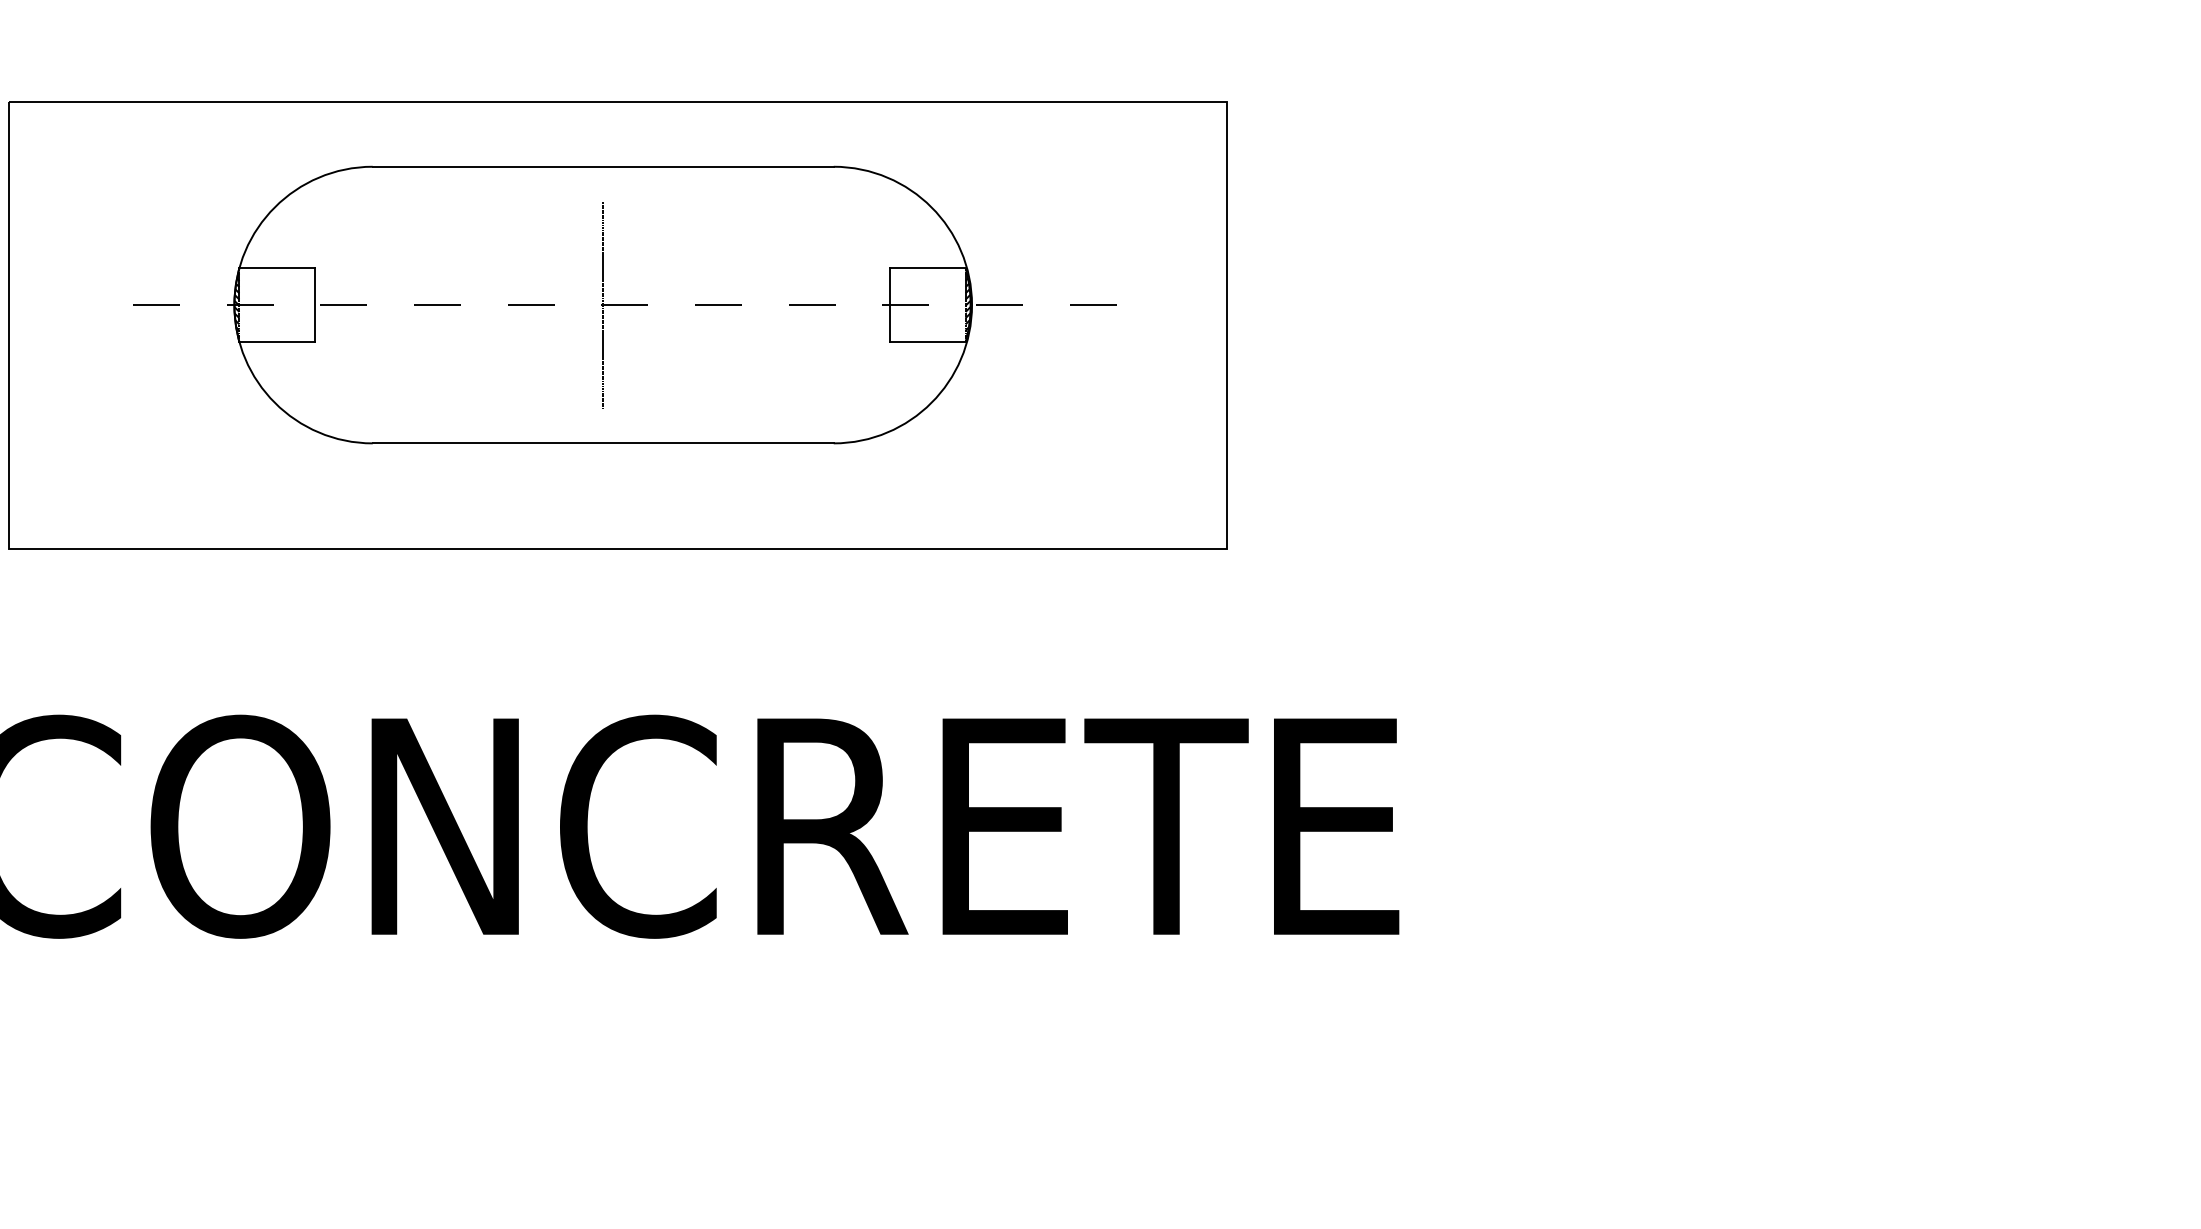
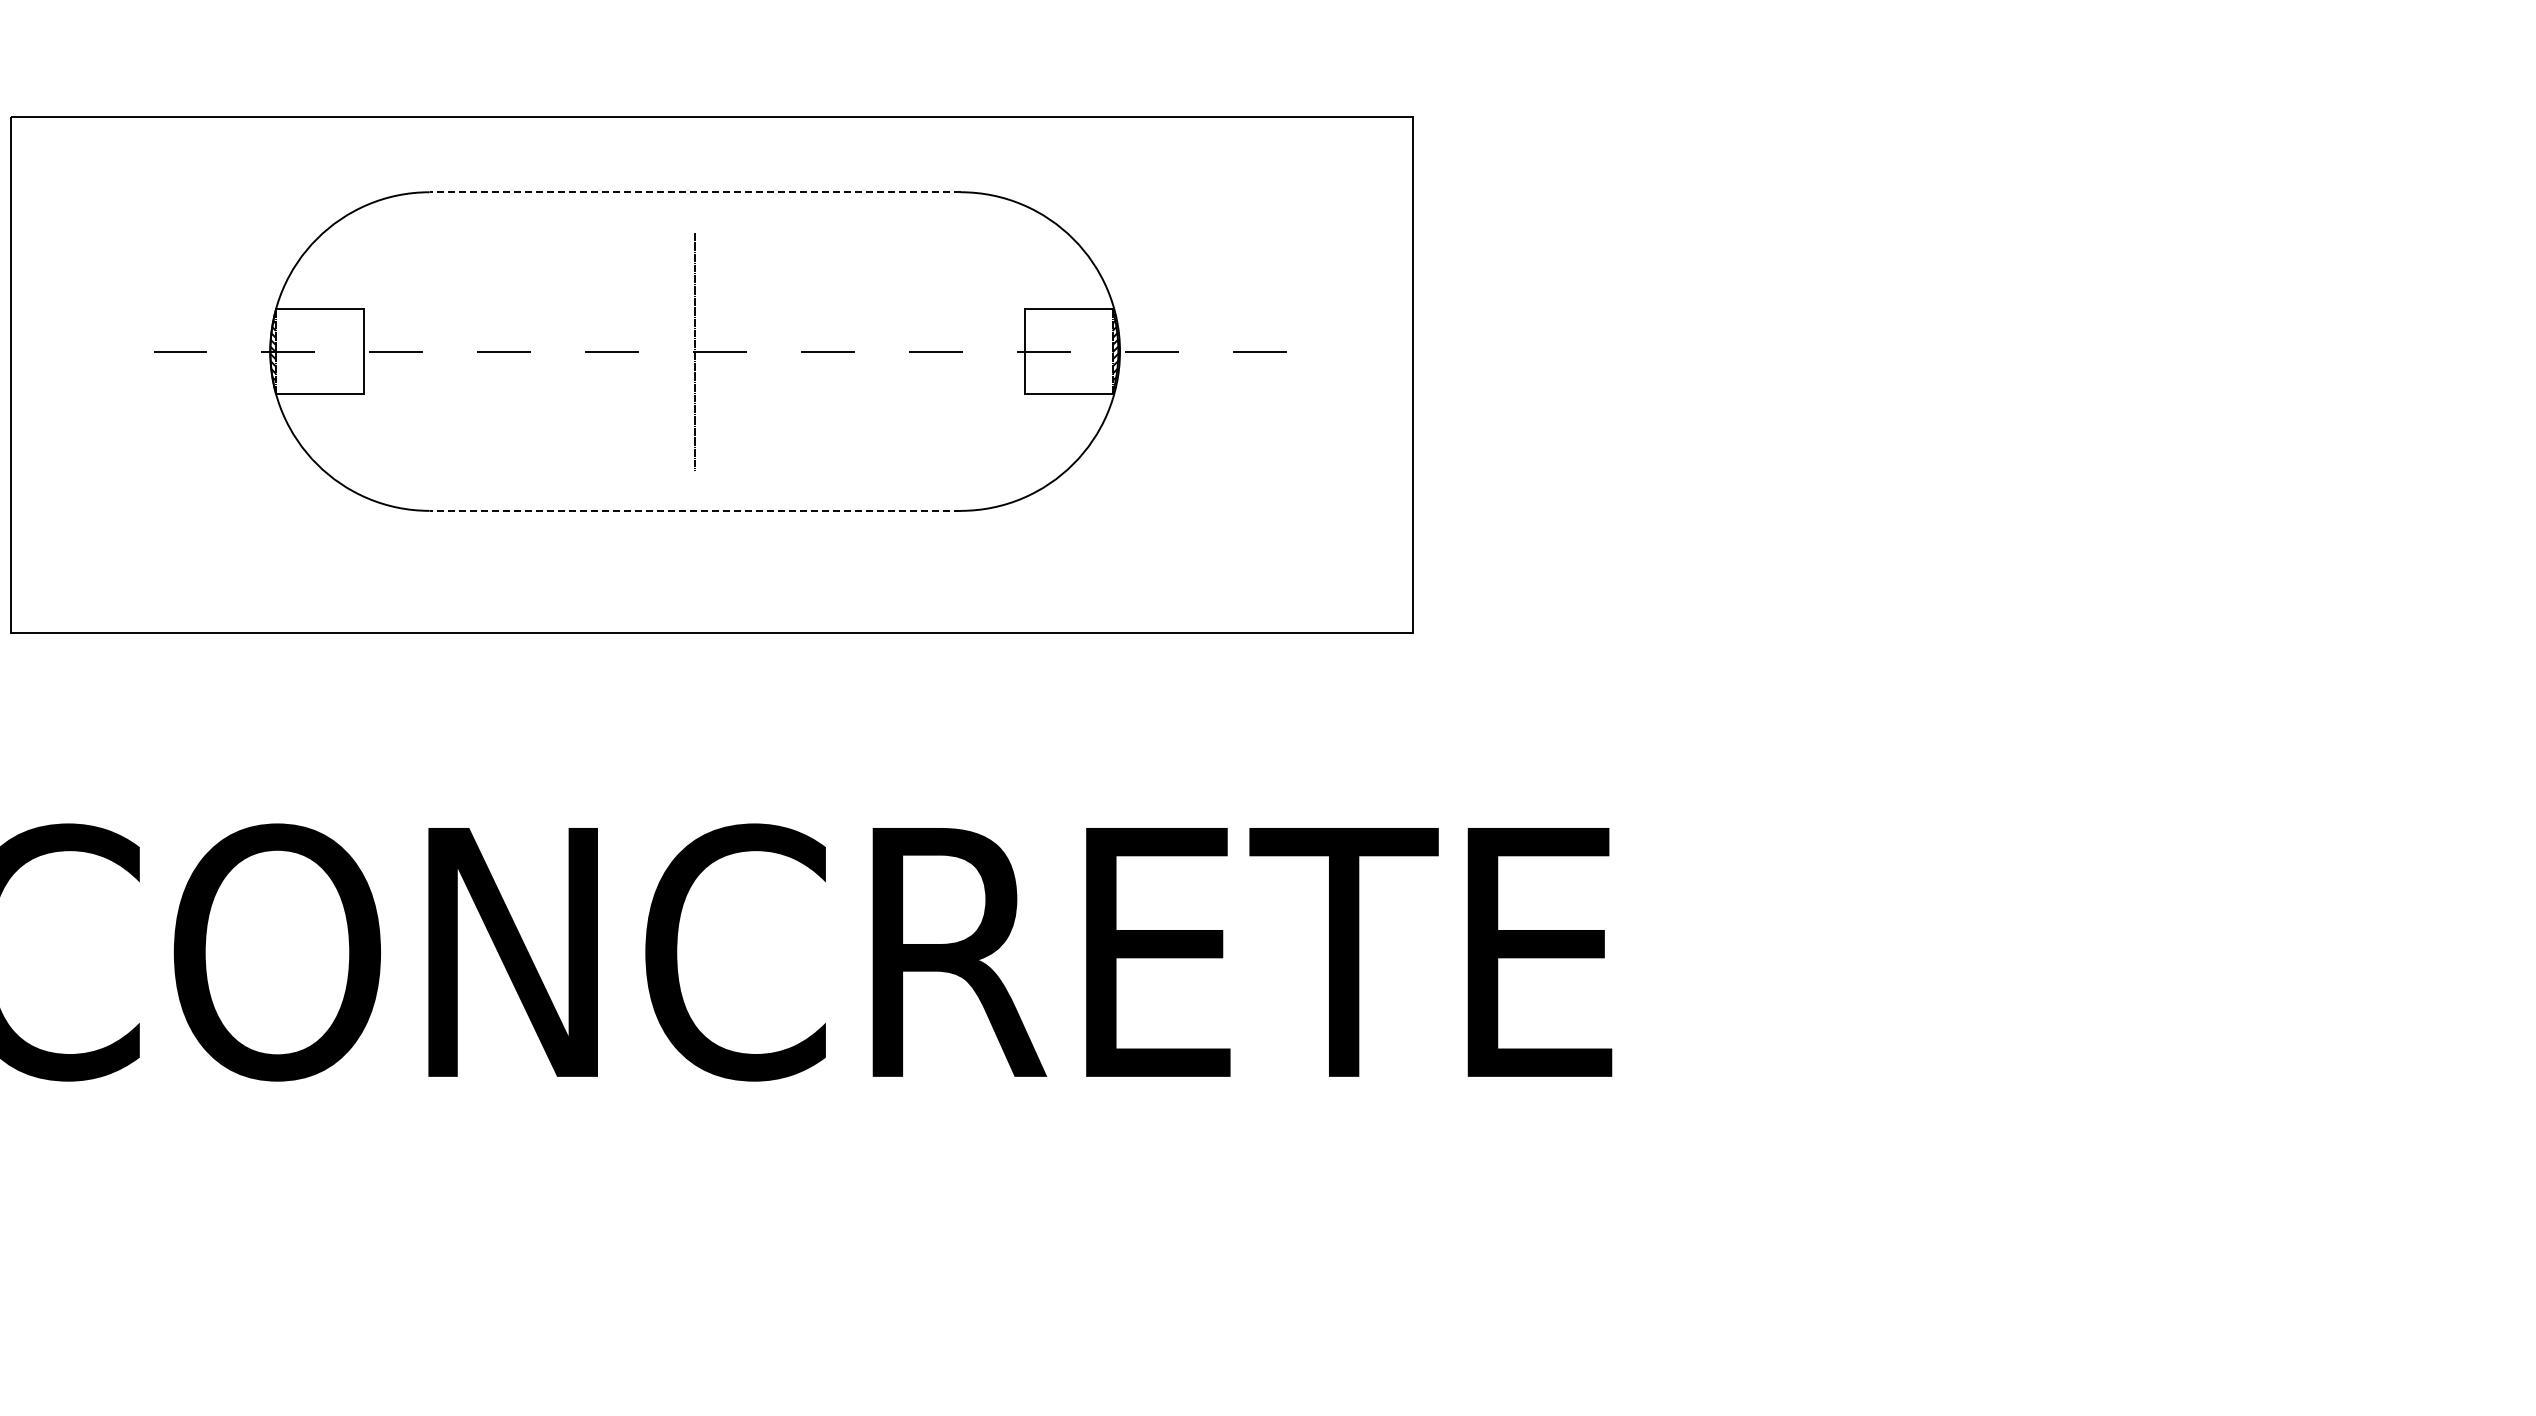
line: (603, 166) -> (695, 192), solid -> dashed
line: (603, 443) -> (695, 510), solid -> dashed

